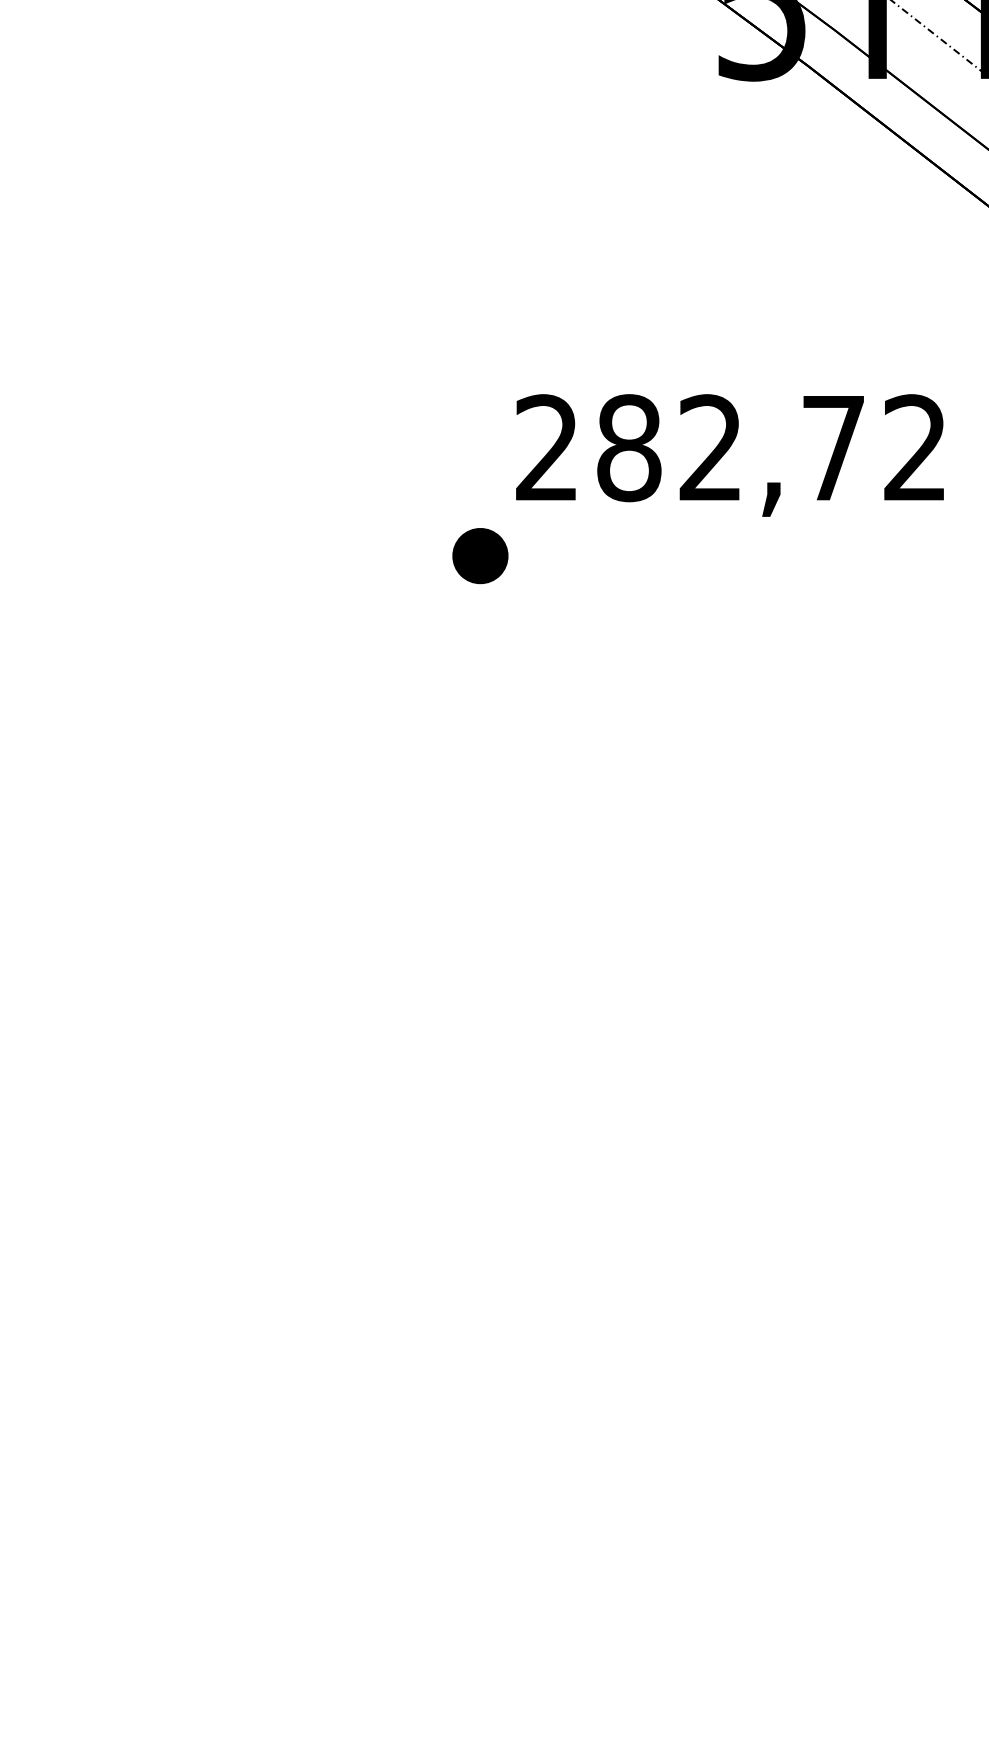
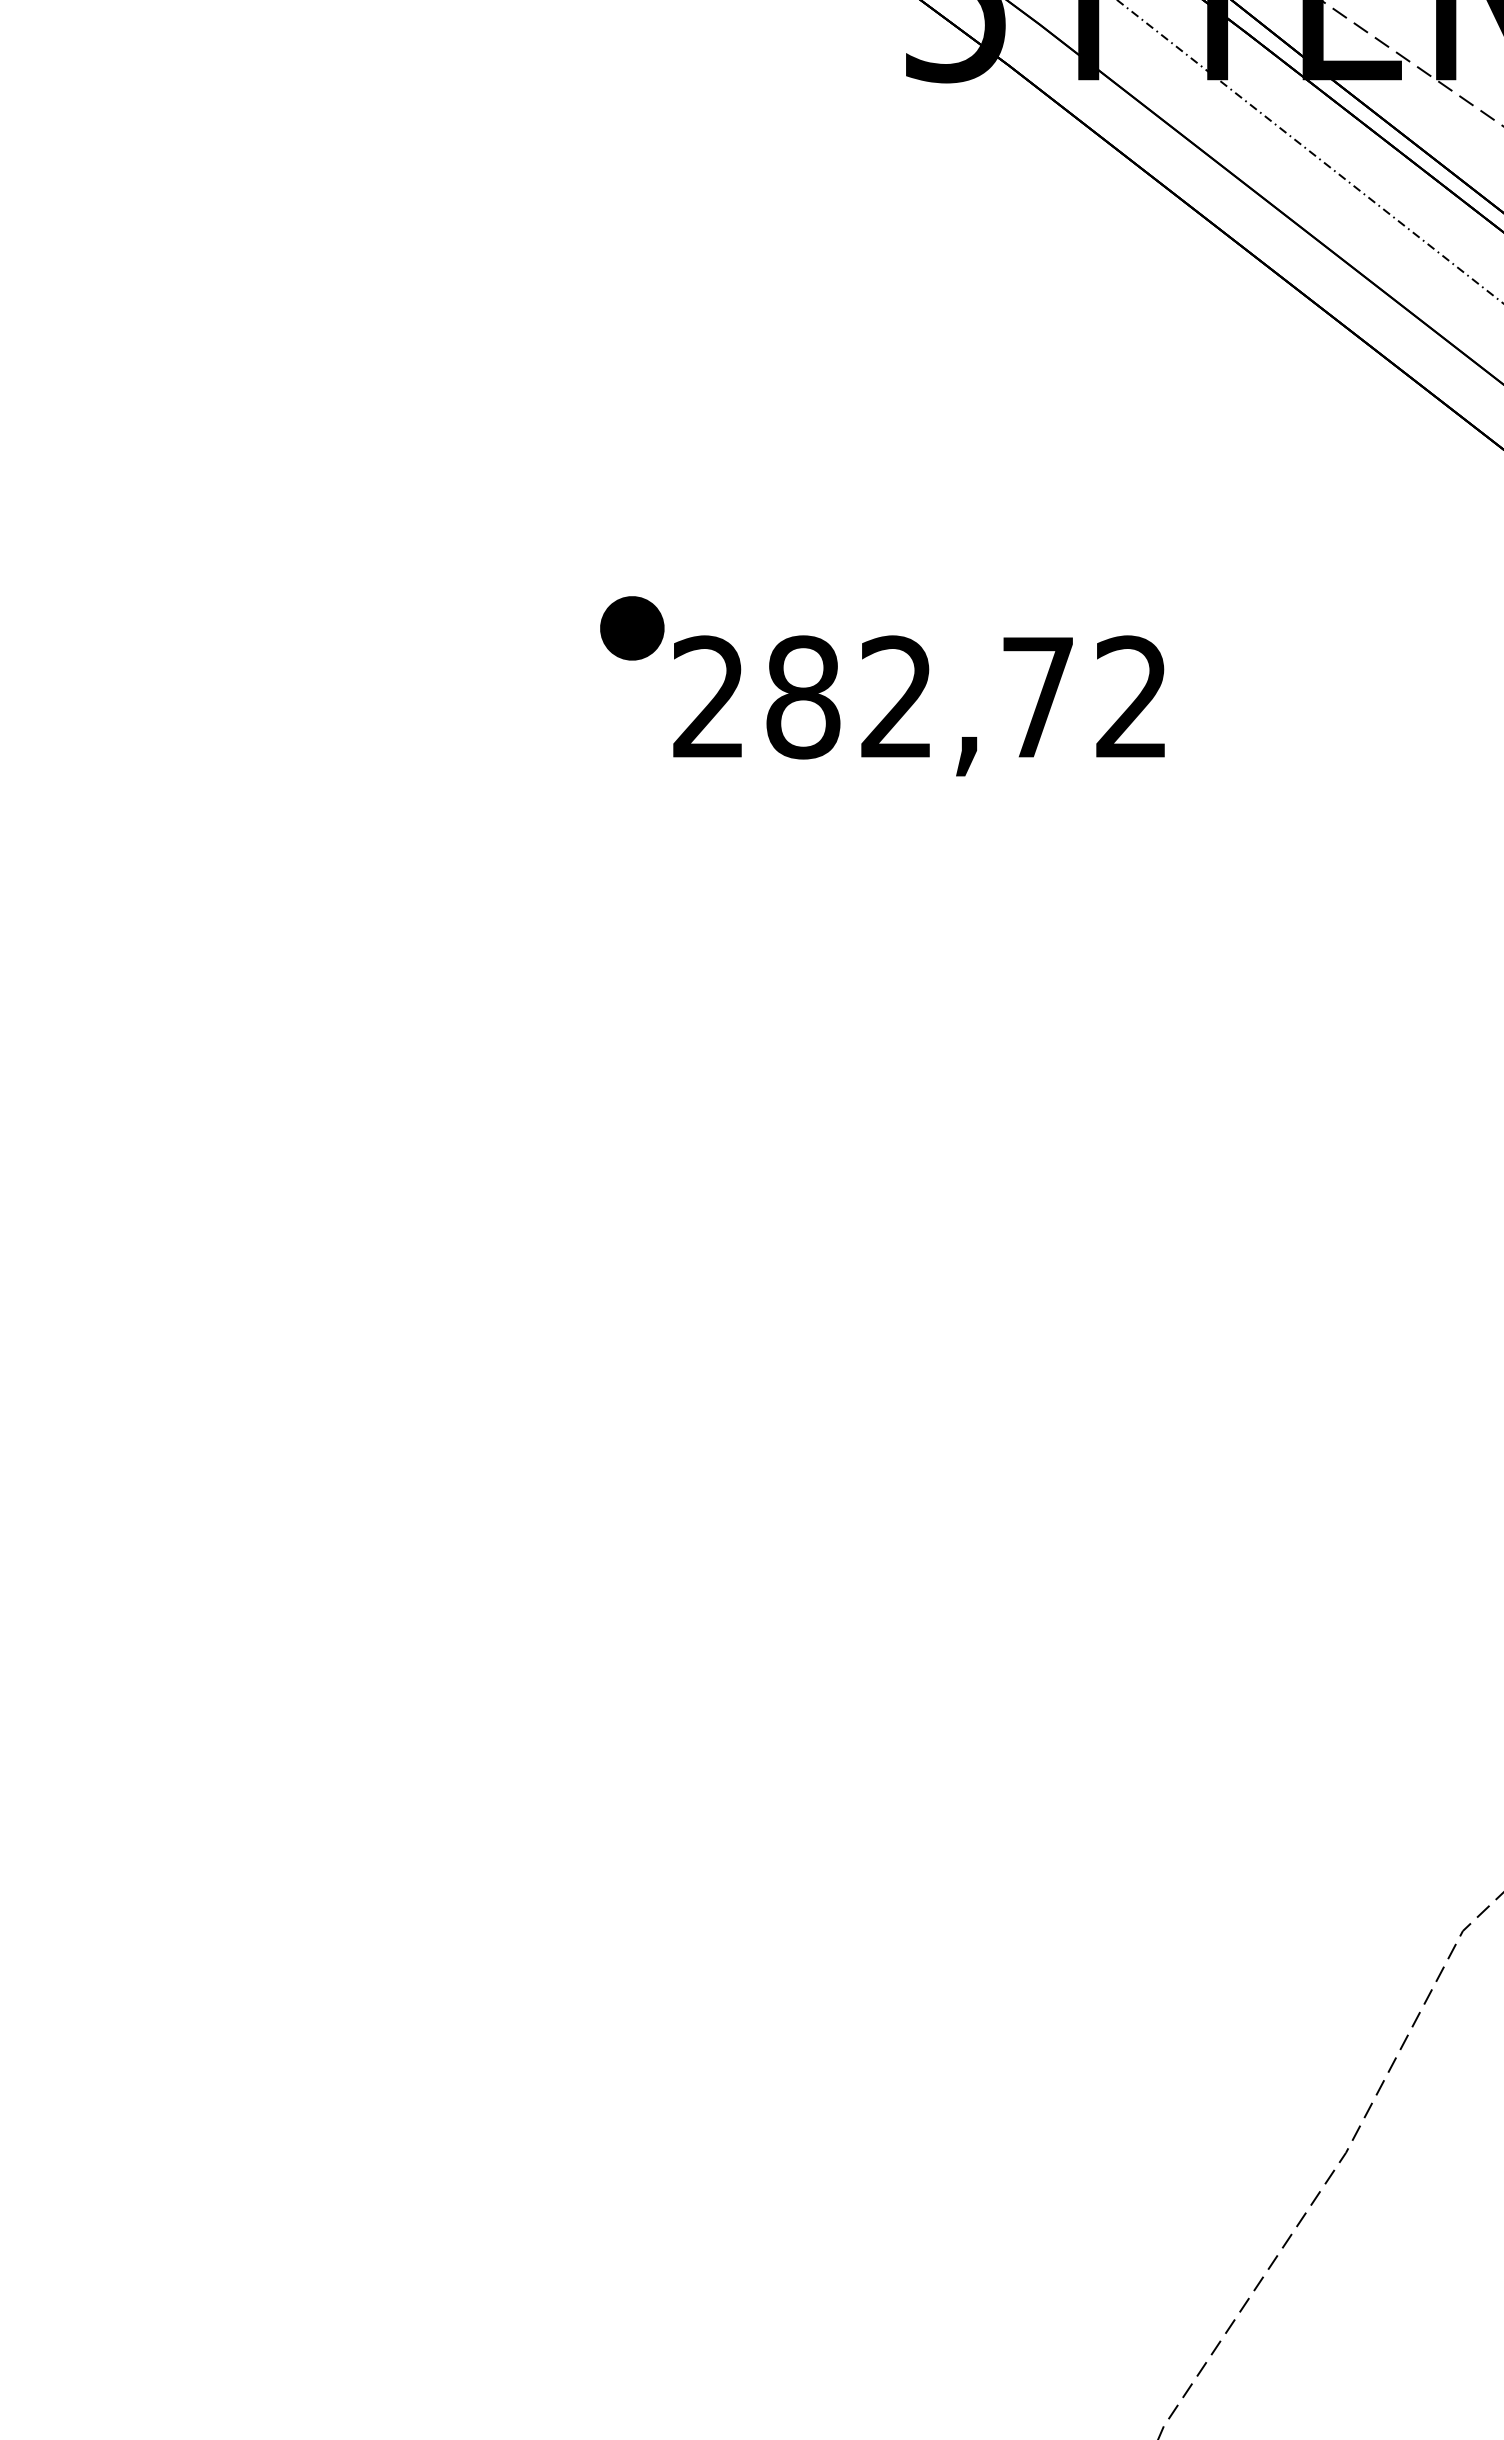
text: (729, 455) -> (918, 705), moved

